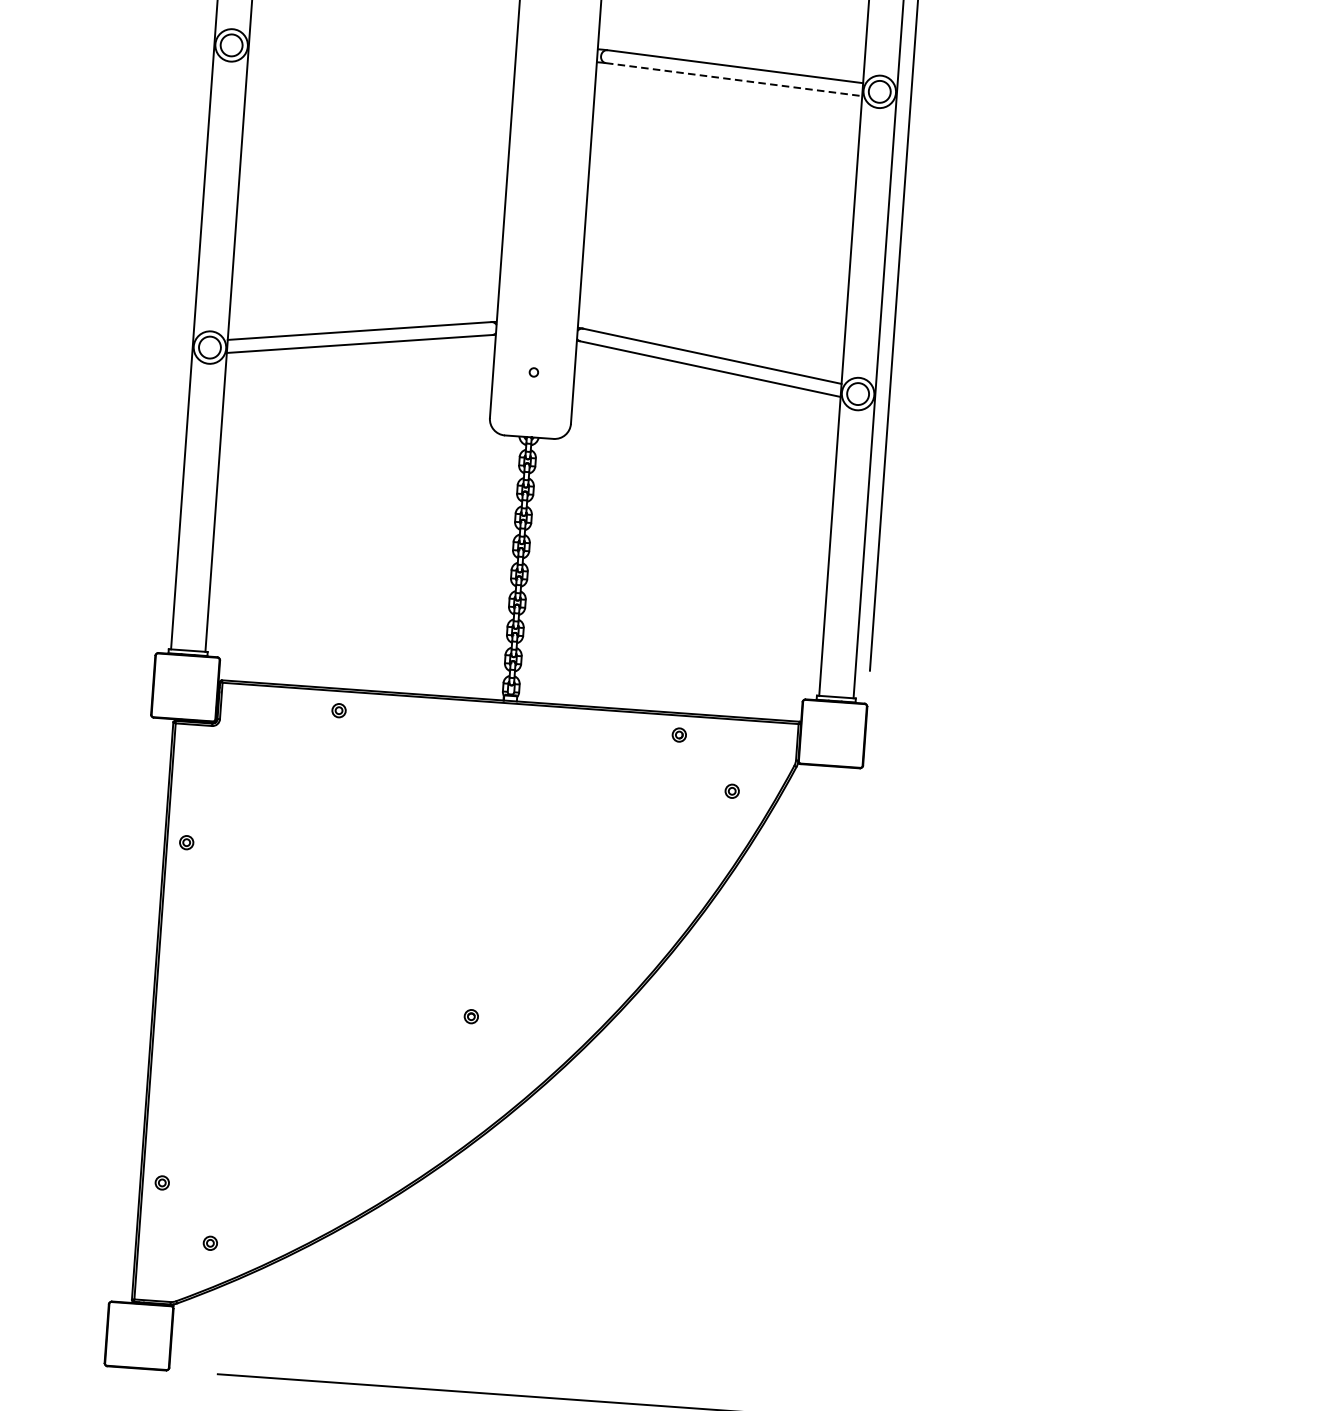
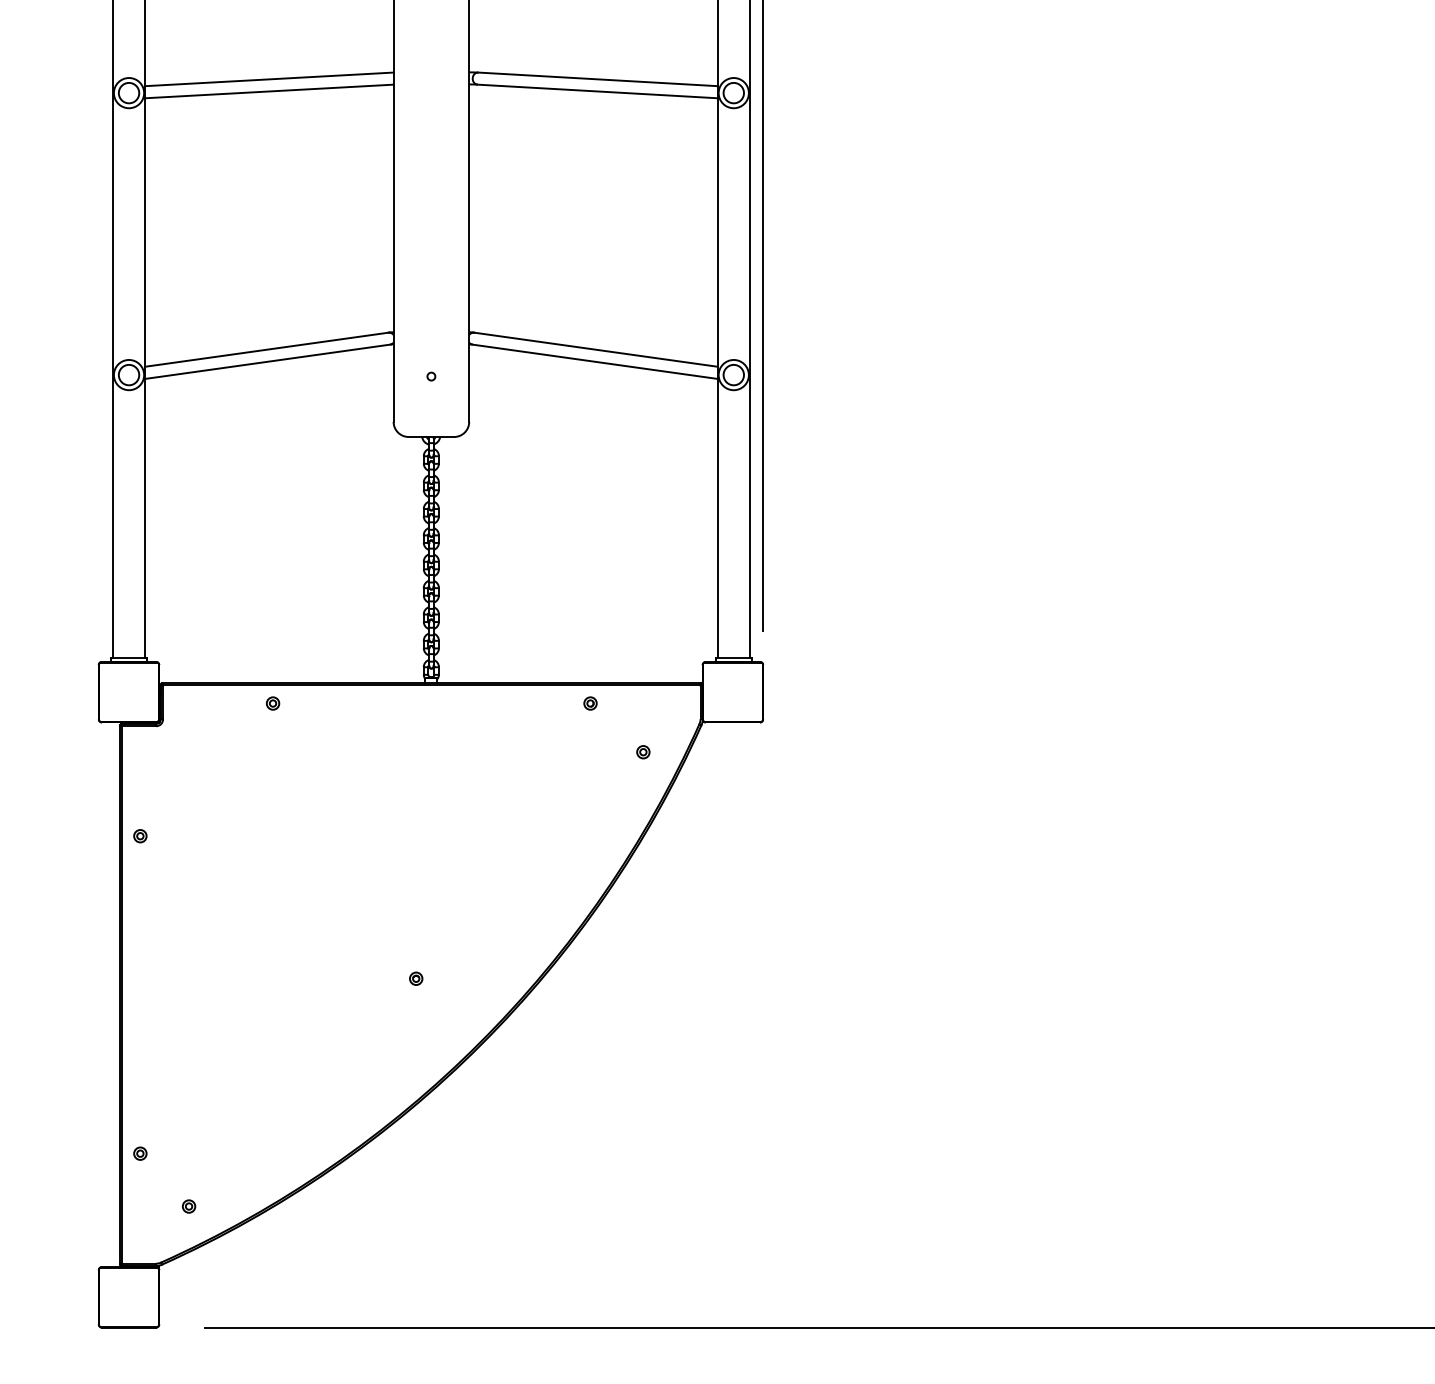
line: (383, 41) -> (269, 79), added
line: (382, 54) -> (269, 91), added
line: (734, 79) -> (598, 91), dashed -> solid

